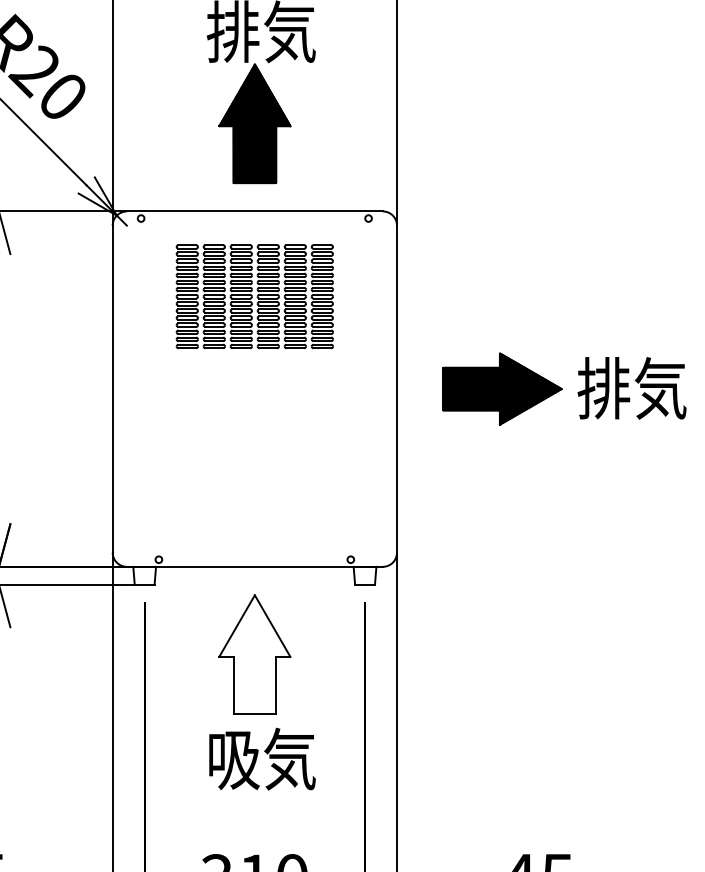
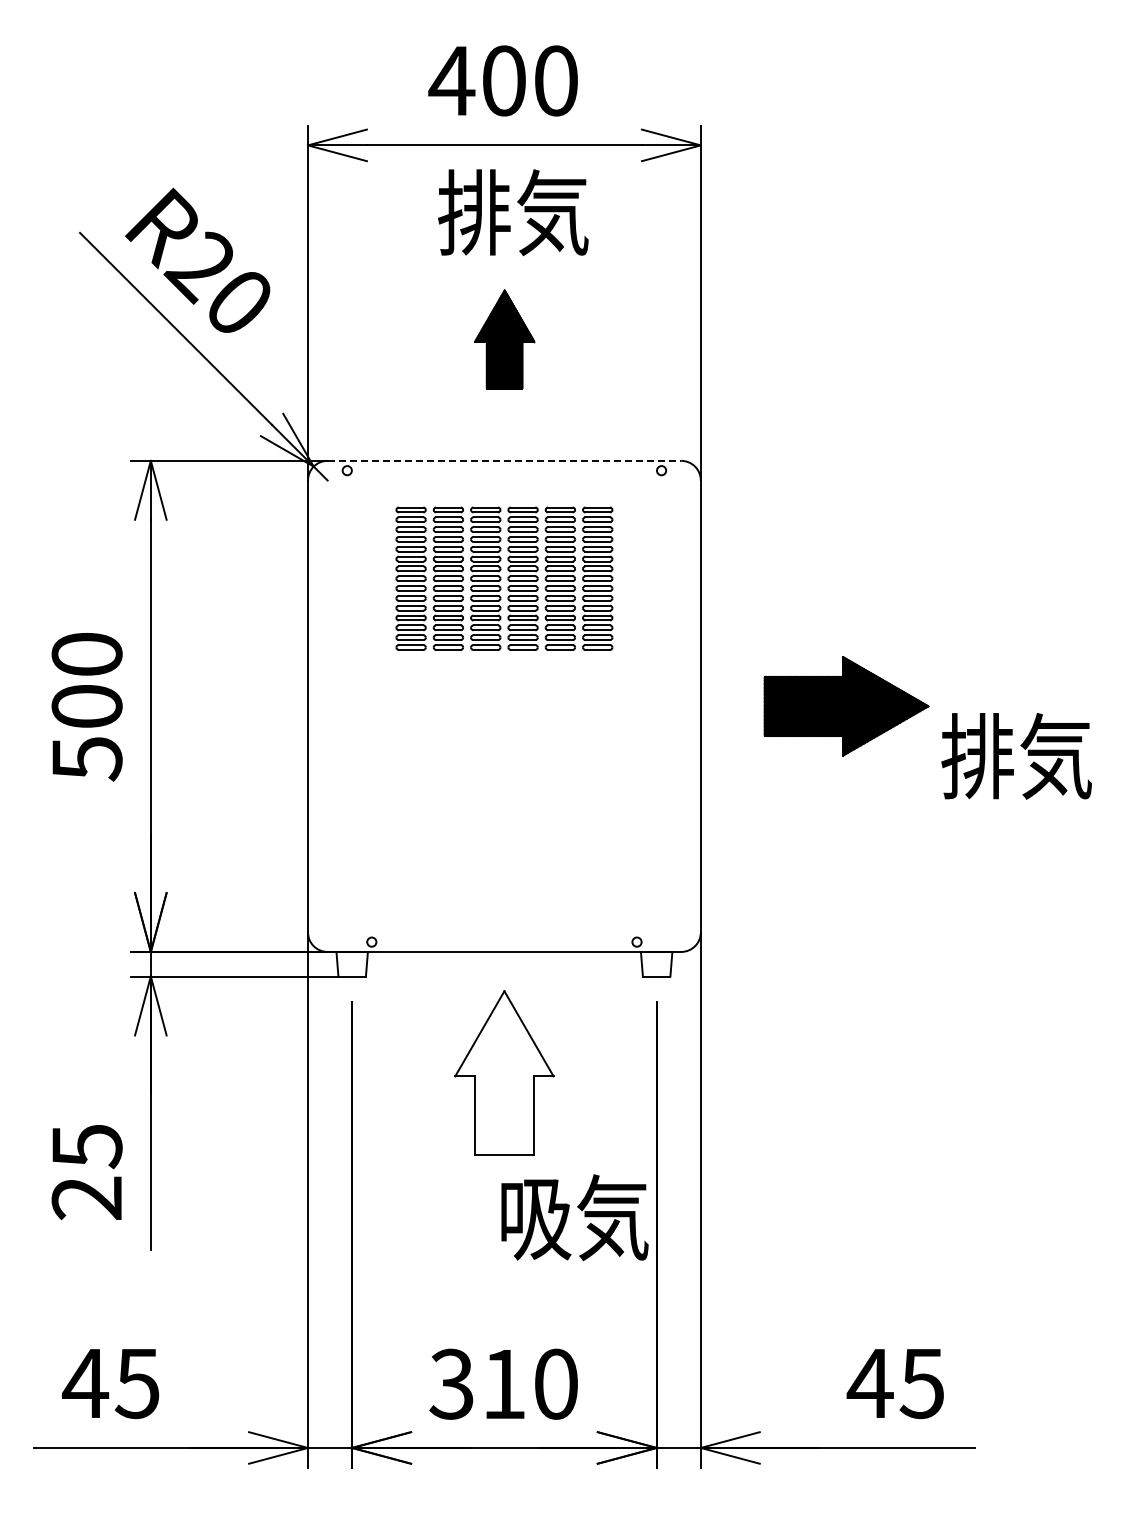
part: (254, 123) -> (504, 339), size x0.6
line: (254, 211) -> (504, 460), solid -> dashed
text: (631, 388) -> (1016, 756), moved
text: (262, 759) -> (574, 1217), moved

